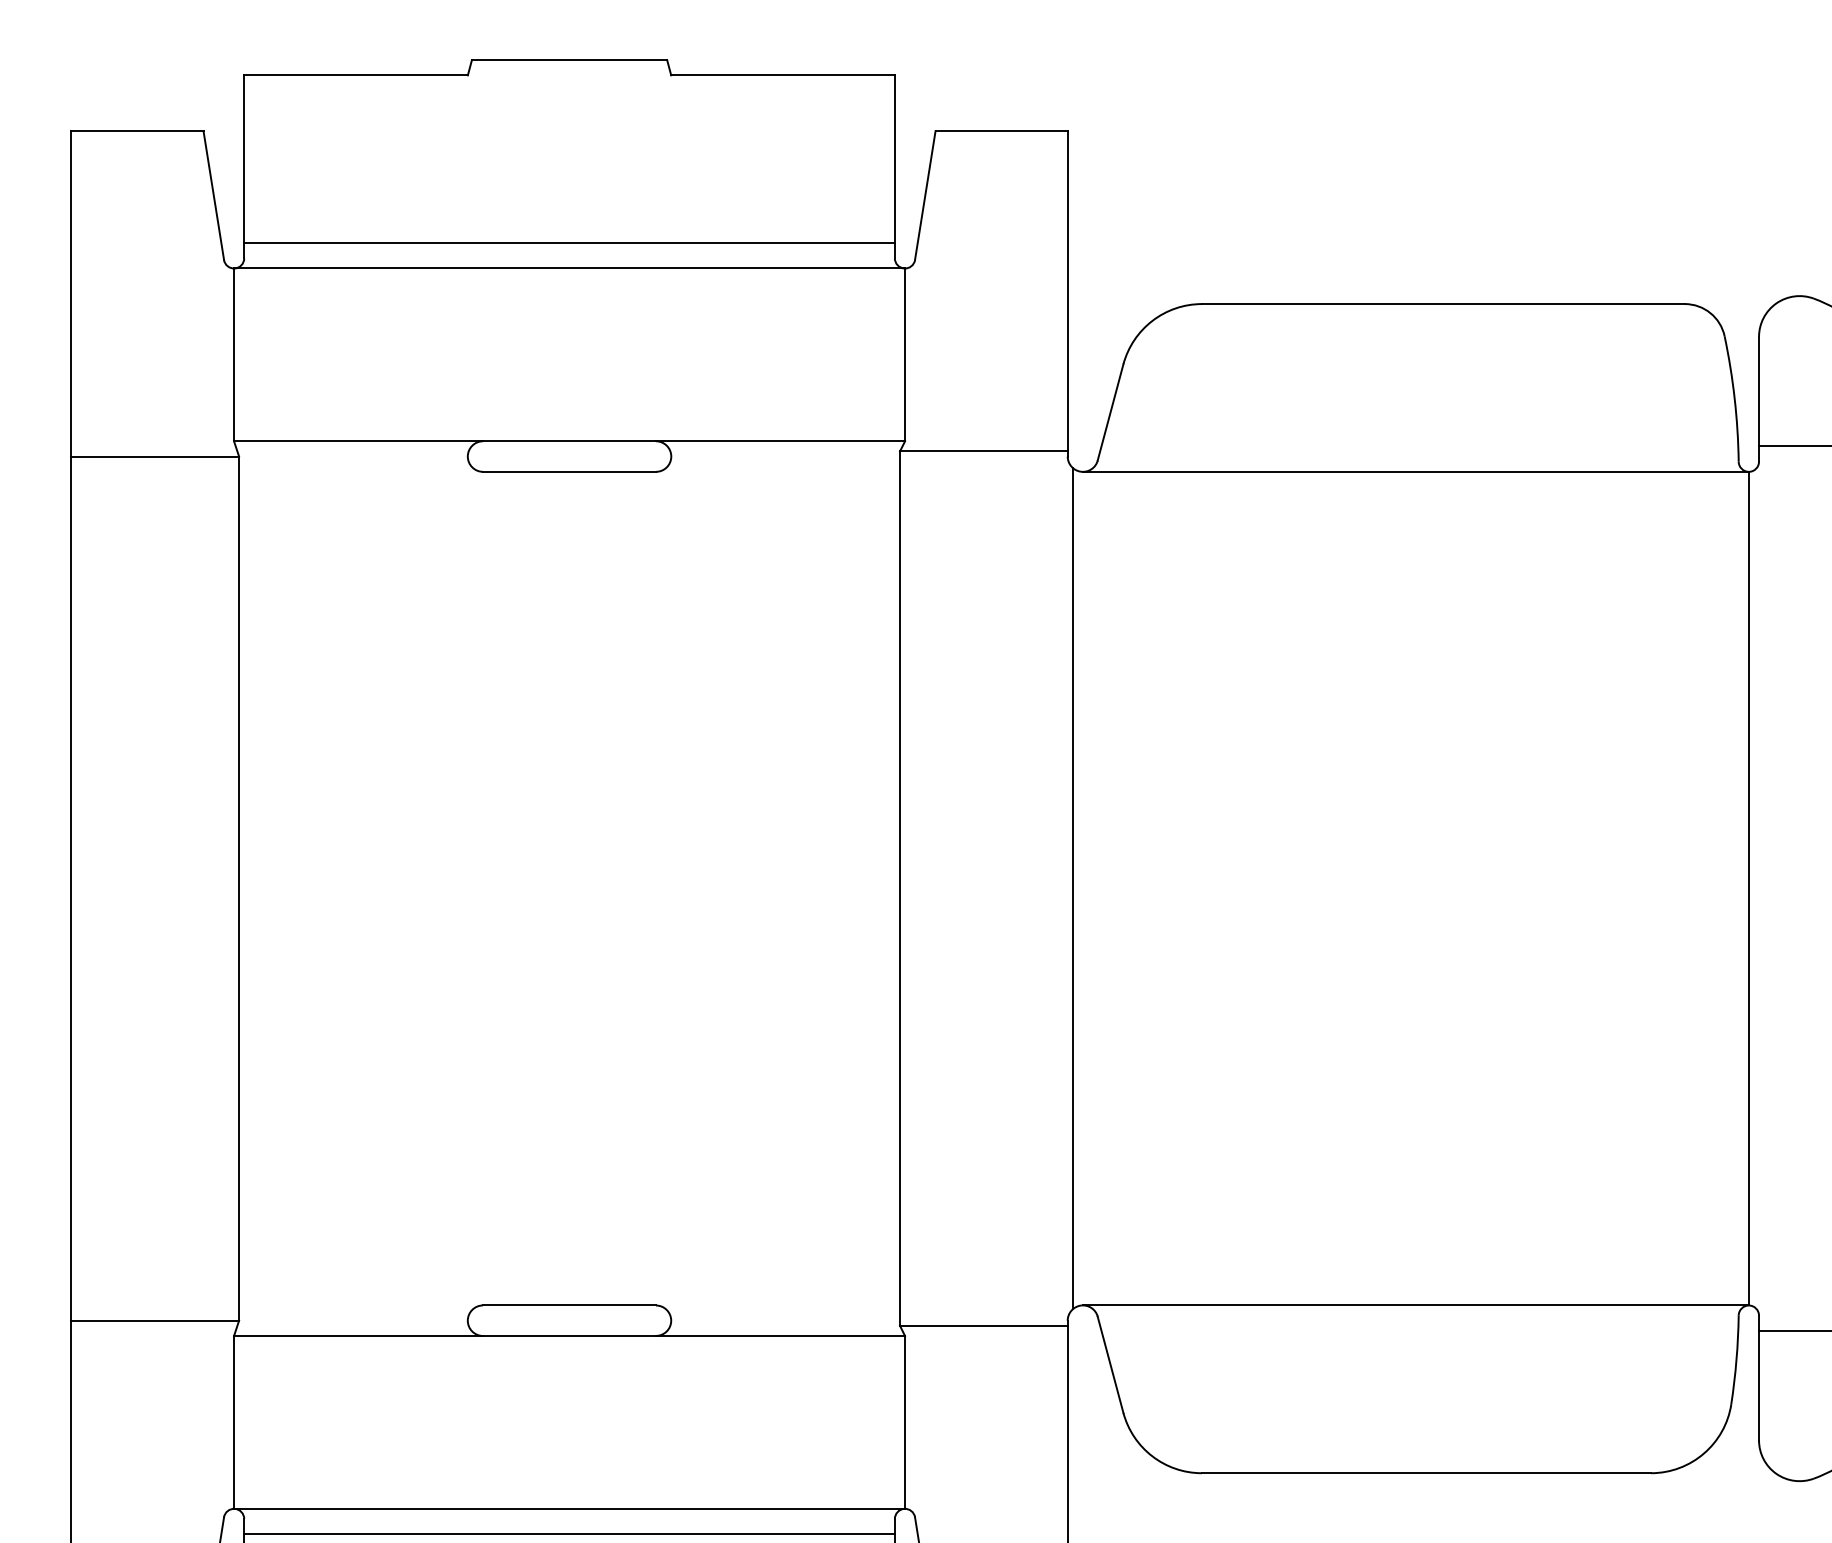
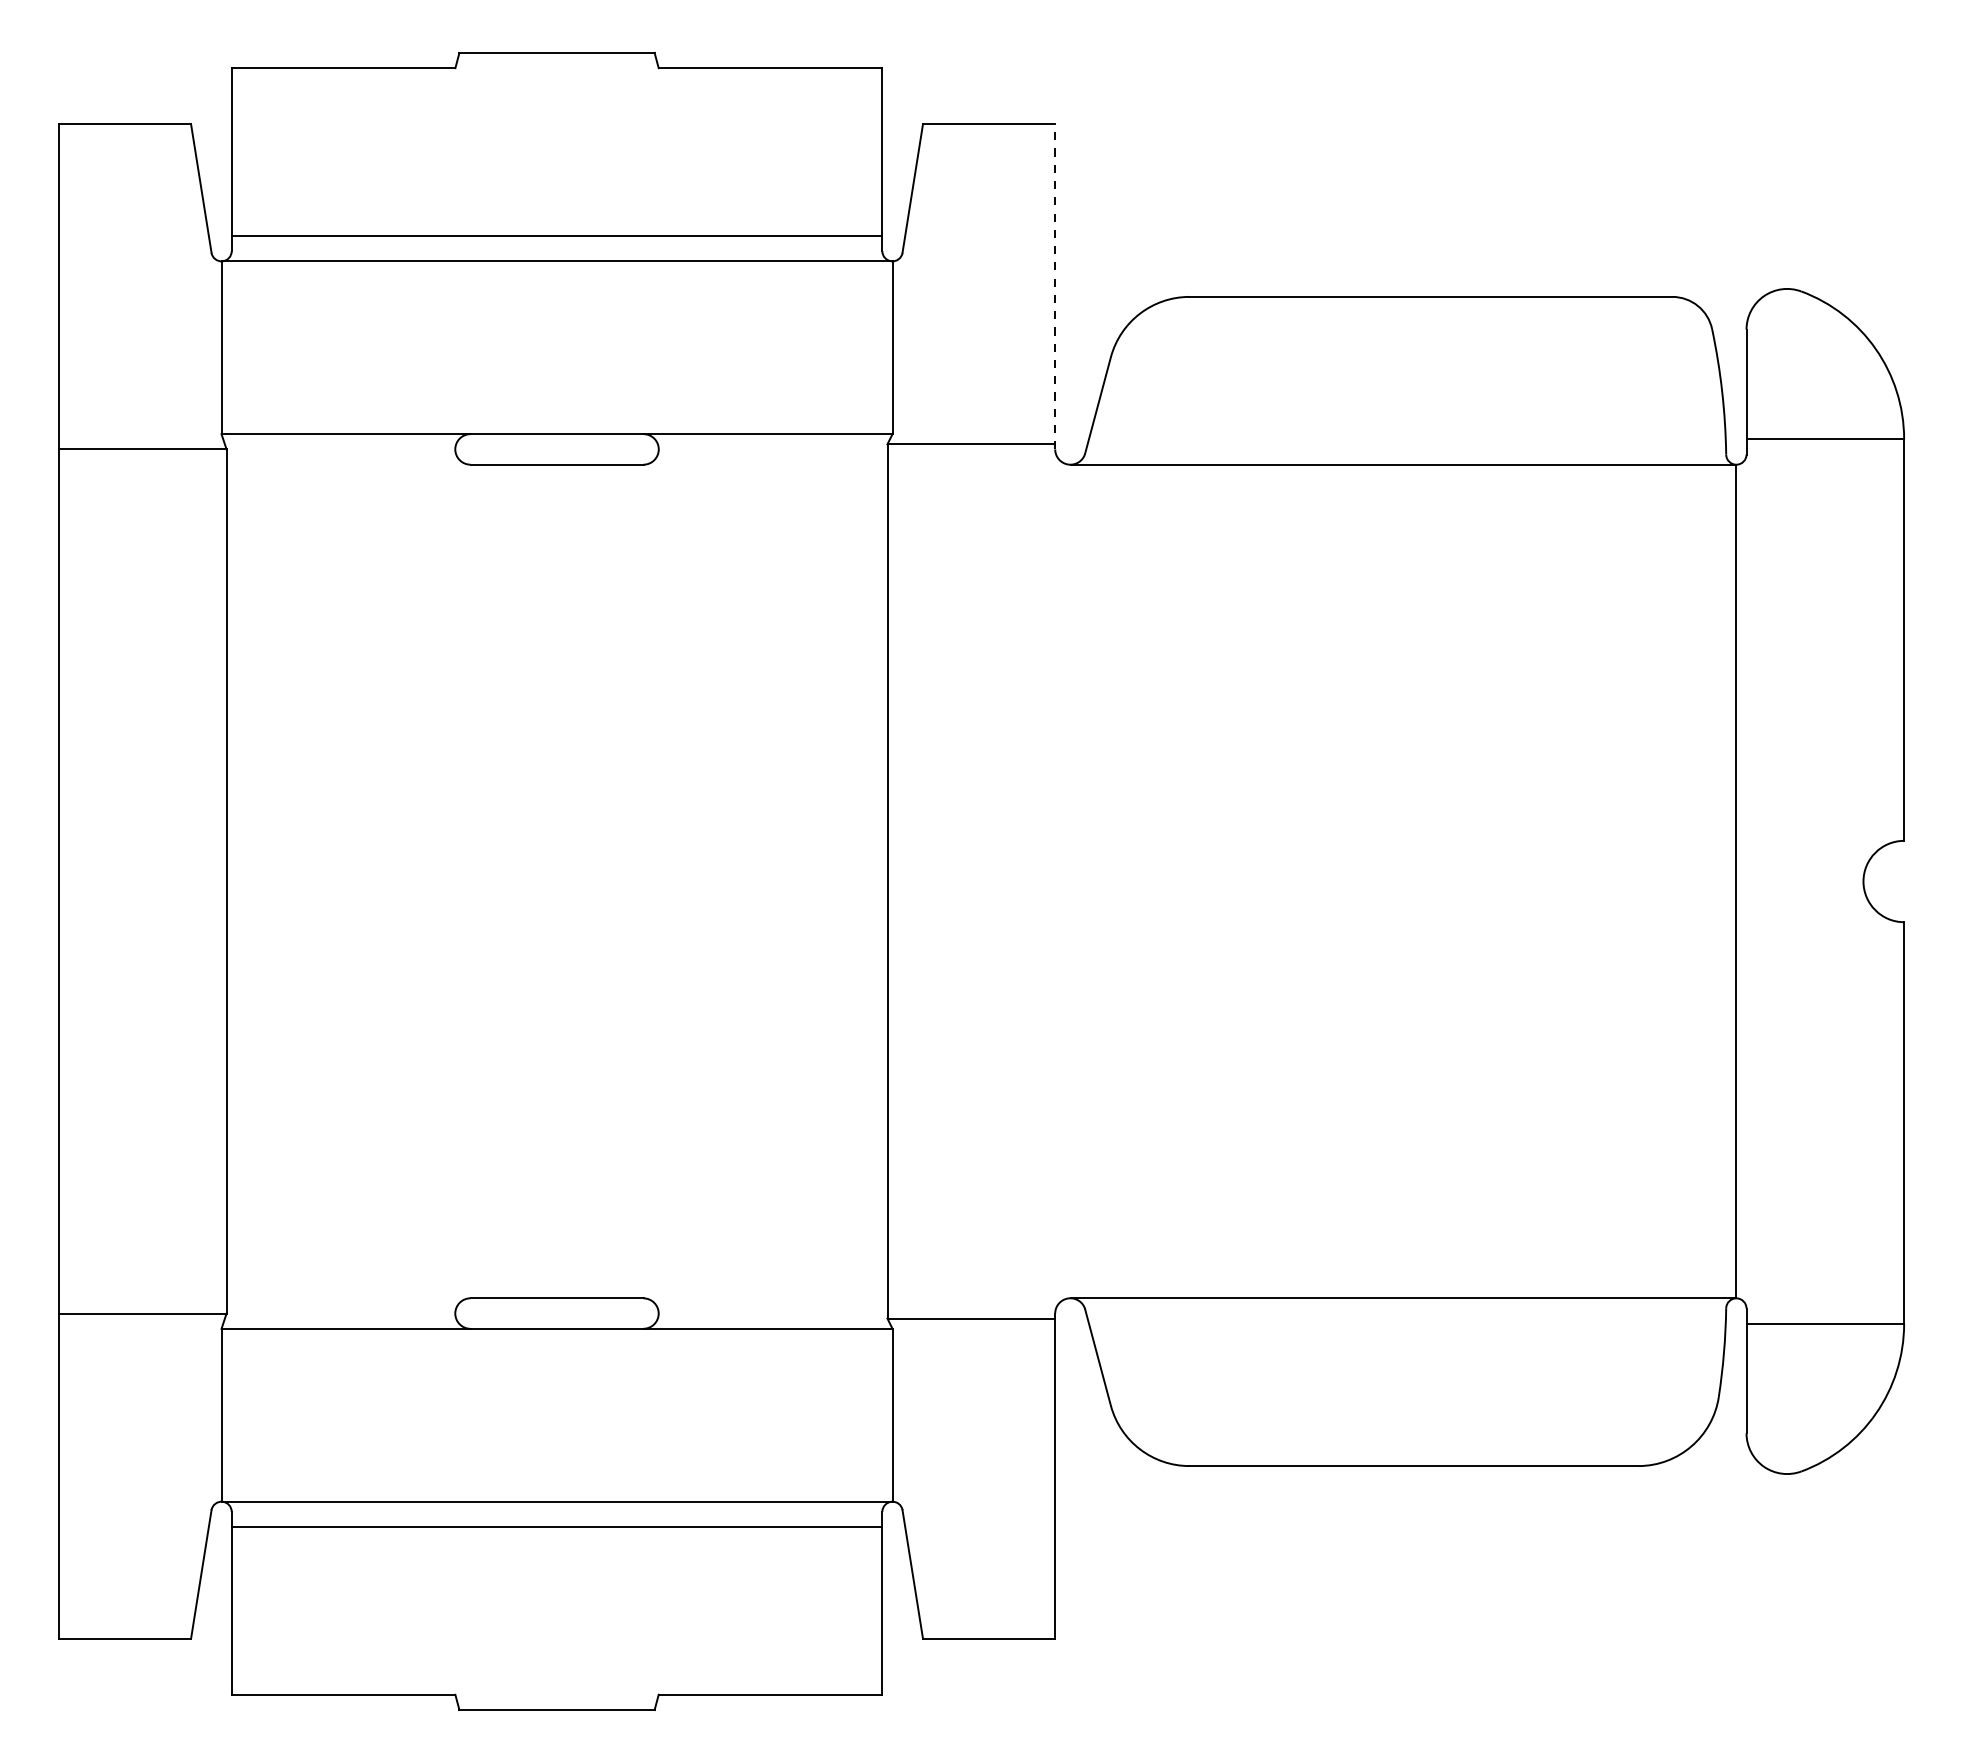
line: (1068, 293) -> (1055, 286), solid -> dashed
line: (1073, 888) -> (1060, 881), removed

